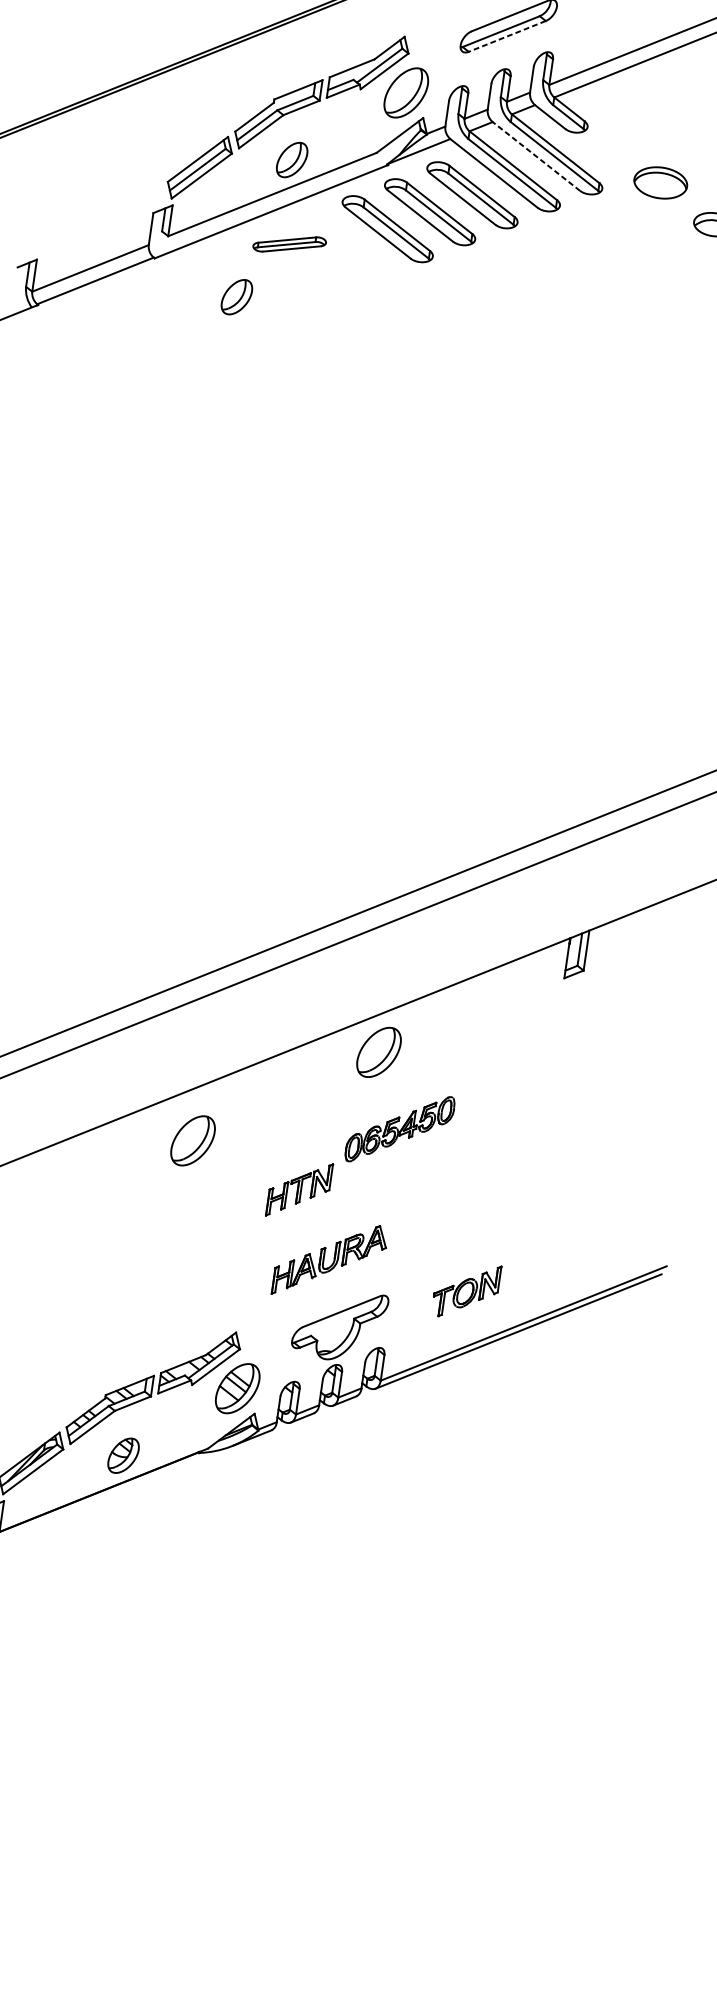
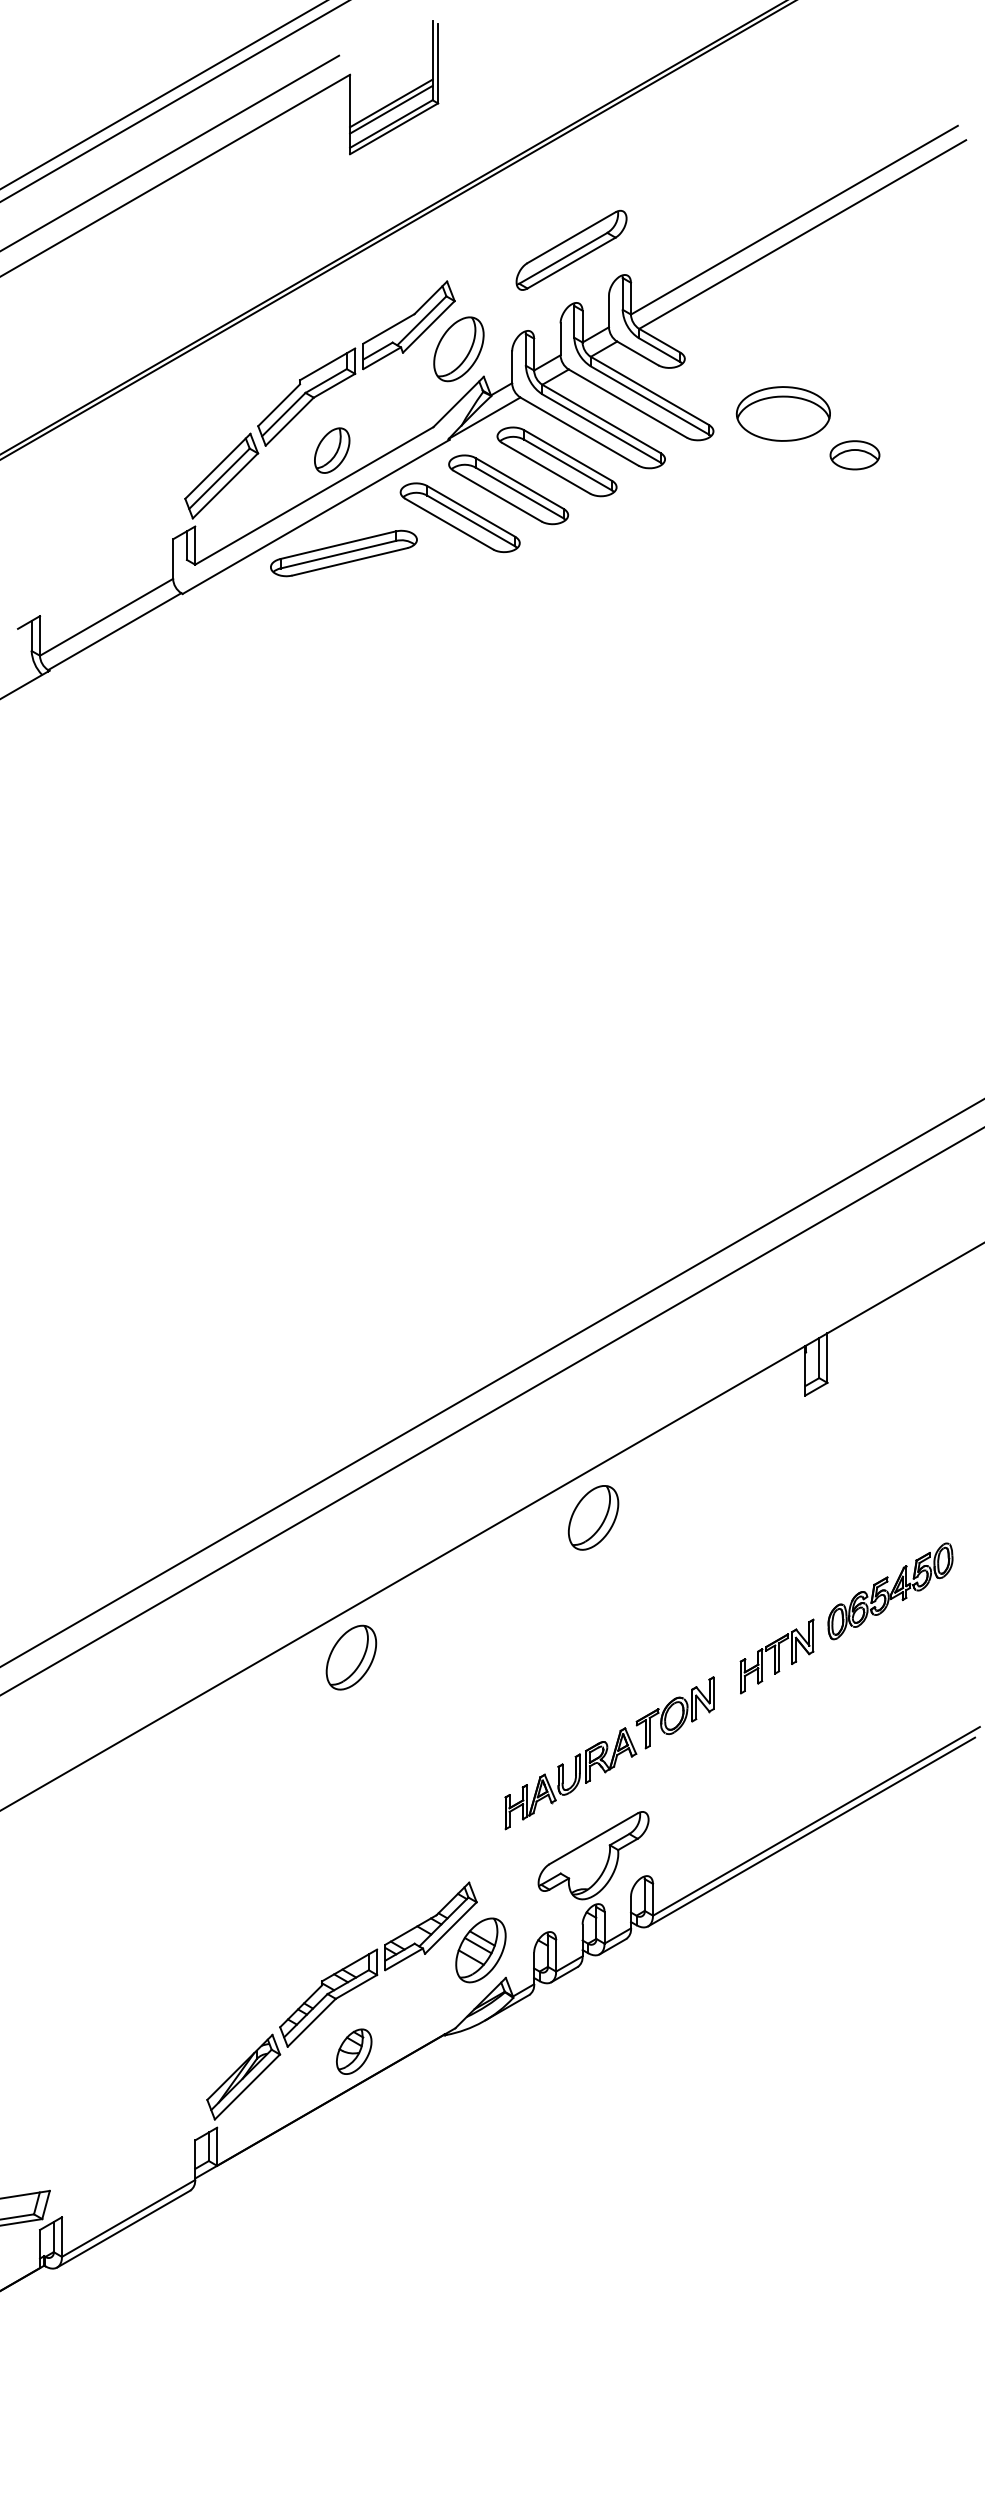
line: (507, 36) -> (571, 263), dashed -> solid
line: (536, 156) -> (627, 403), dashed -> solid
part: (660, 182) -> (782, 413), size x1.43
part: (289, 244) -> (343, 553), size x1.67
part: (237, 297) -> (289, 626), removed
part: (400, 1129) -> (890, 1591), moved
part: (193, 1140) -> (351, 1657), moved
part: (299, 1189) -> (776, 1656), moved
part: (465, 1290) -> (674, 1712), moved

